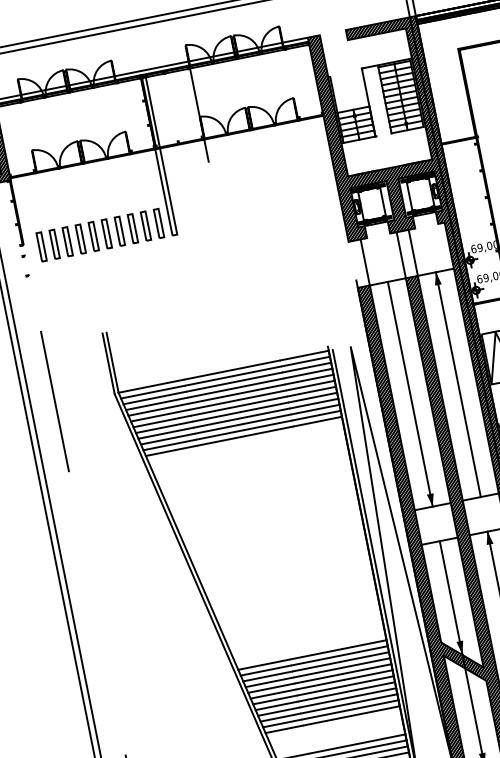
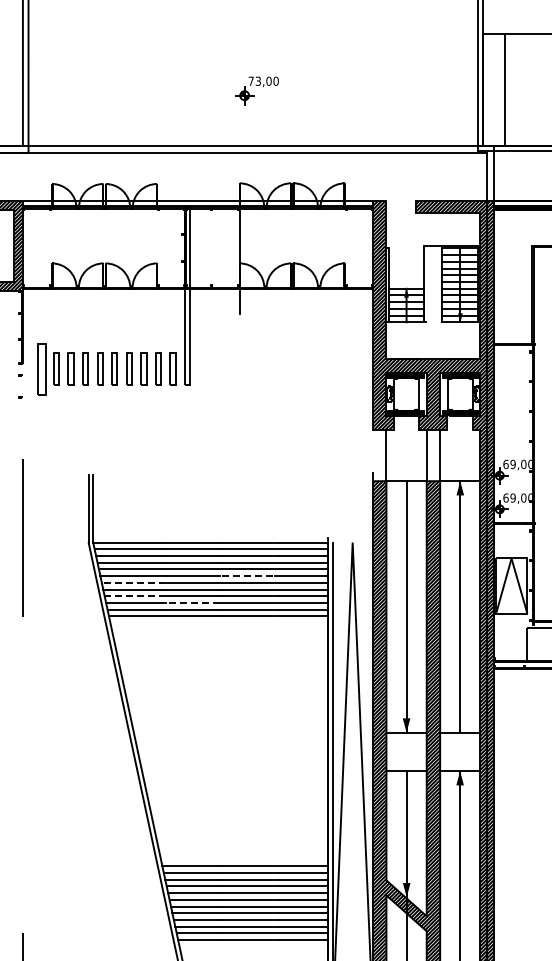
part: (41, 246) -> (41, 368), size x1.6
line: (261, 395) -> (246, 576), solid -> dashed
line: (161, 421) -> (133, 582), solid -> dashed
line: (218, 429) -> (192, 603), solid -> dashed
line: (166, 433) -> (135, 596), solid -> dashed

